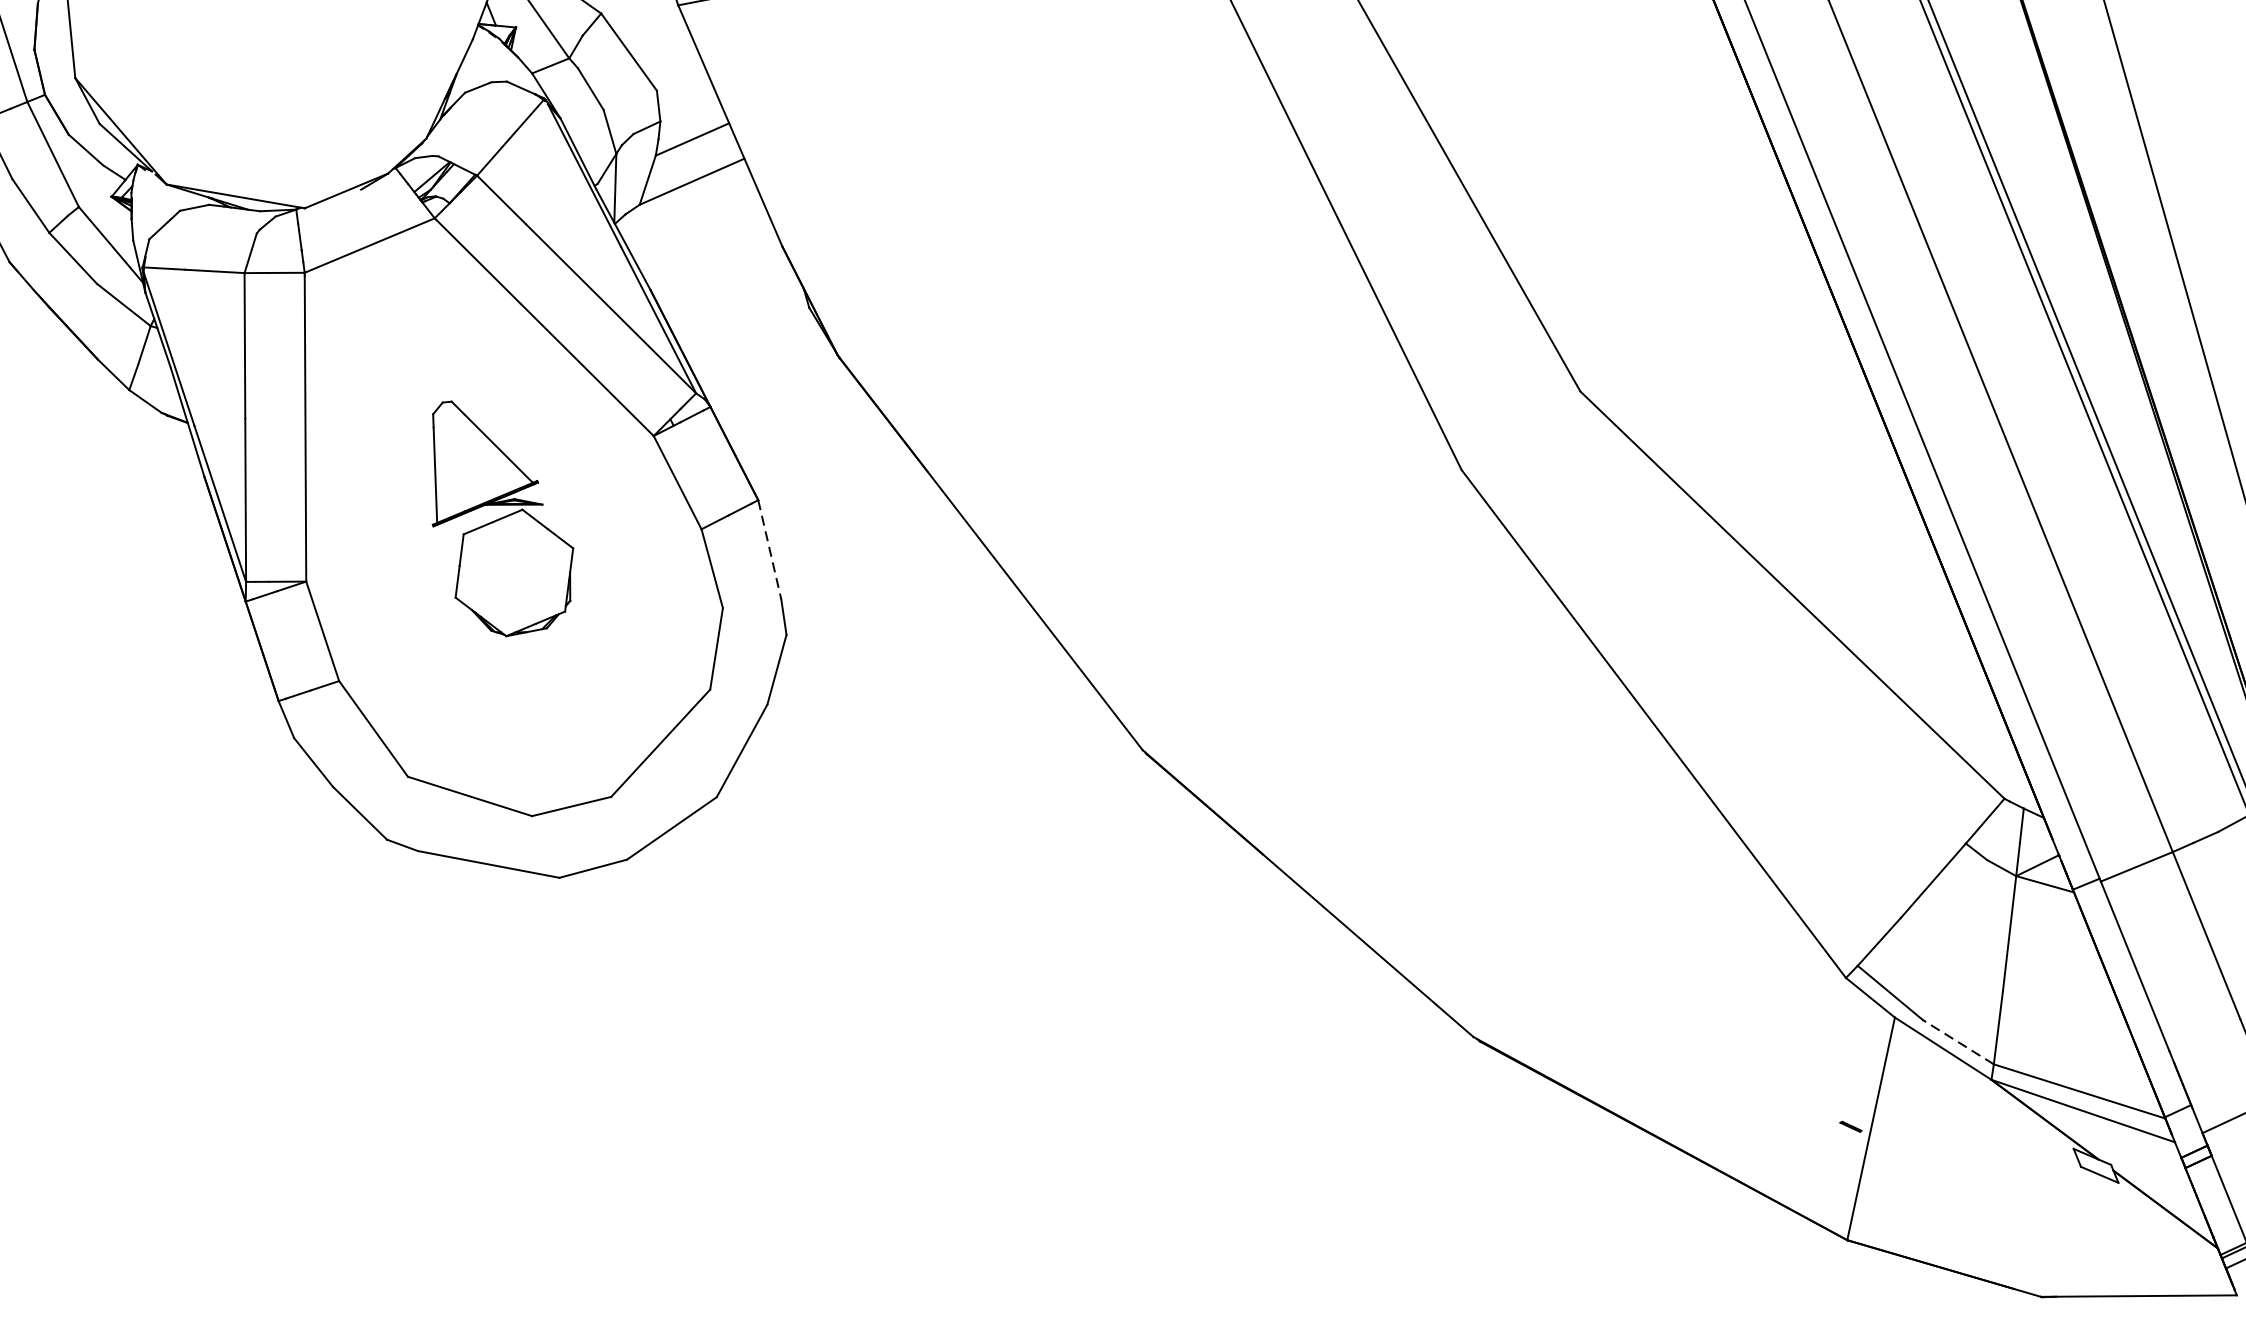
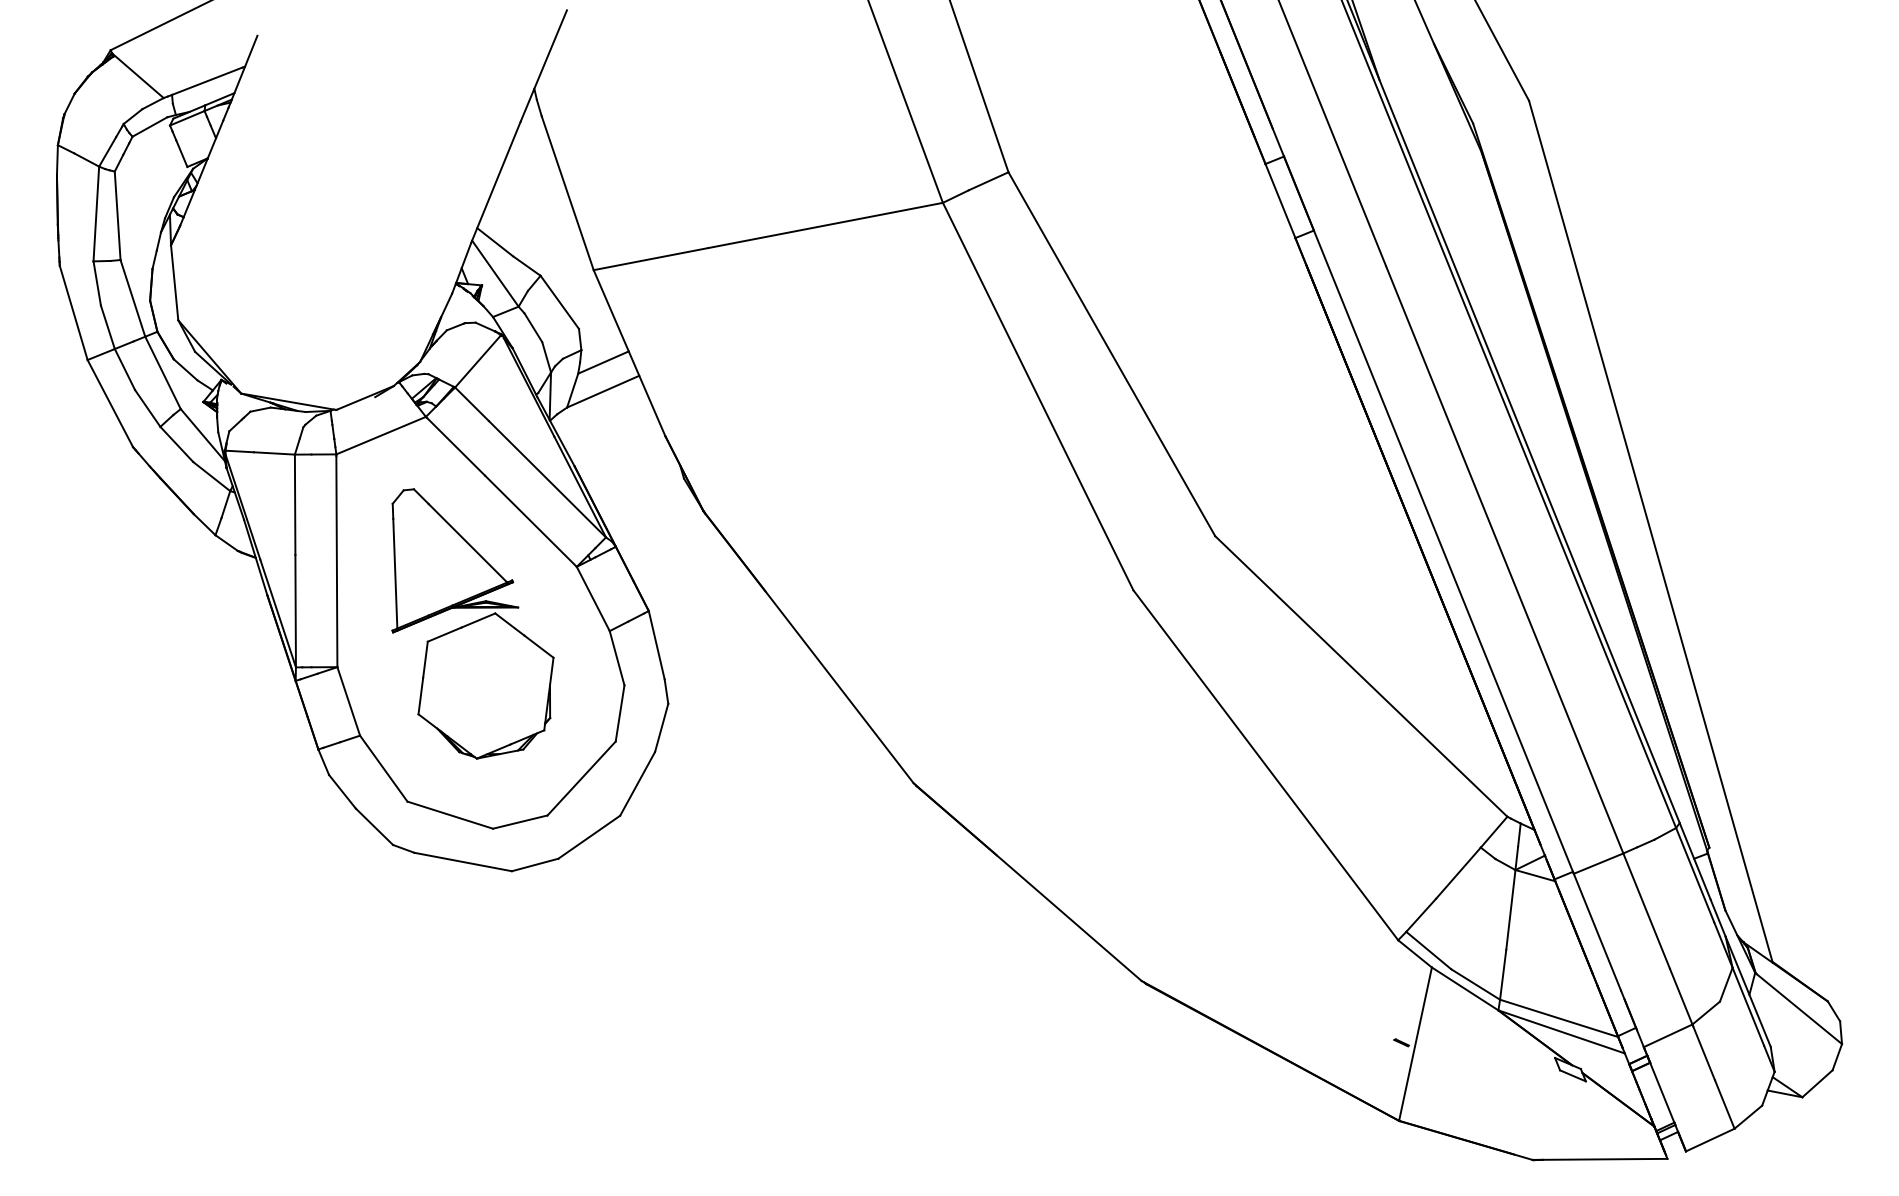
part: (502, 518) -> (472, 623), size x1.67
line: (769, 550) -> (656, 645), dashed -> solid
line: (1958, 1042) -> (1475, 984), dashed -> solid

